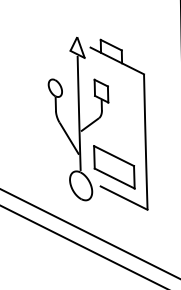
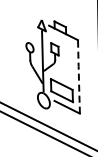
line: (144, 141) -> (78, 76), solid -> dashed

